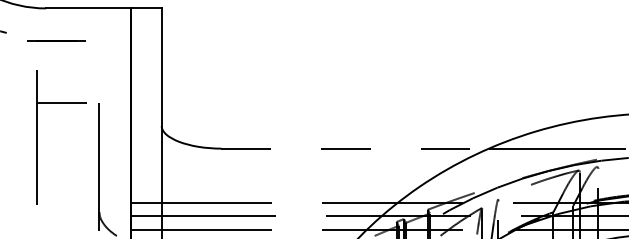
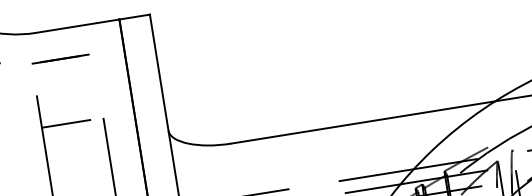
line: (56, 40) -> (60, 58), moved
line: (355, 148) -> (363, 122), dashed -> solid

